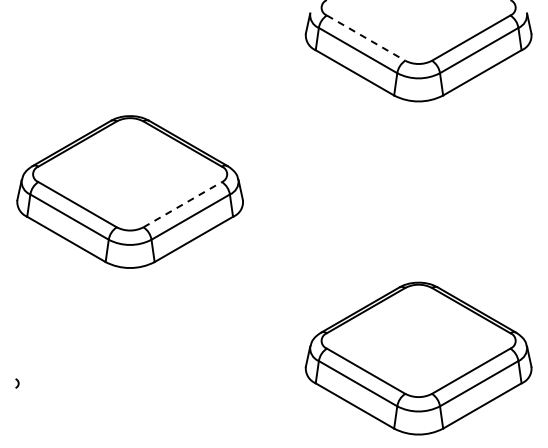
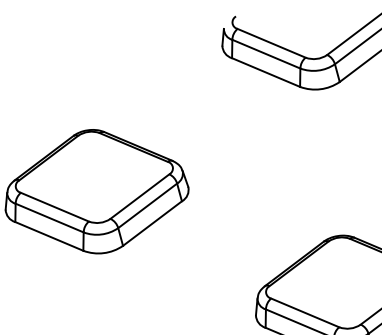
line: (366, 38) -> (271, 43), dashed -> solid
line: (183, 204) -> (140, 196), dashed -> solid

